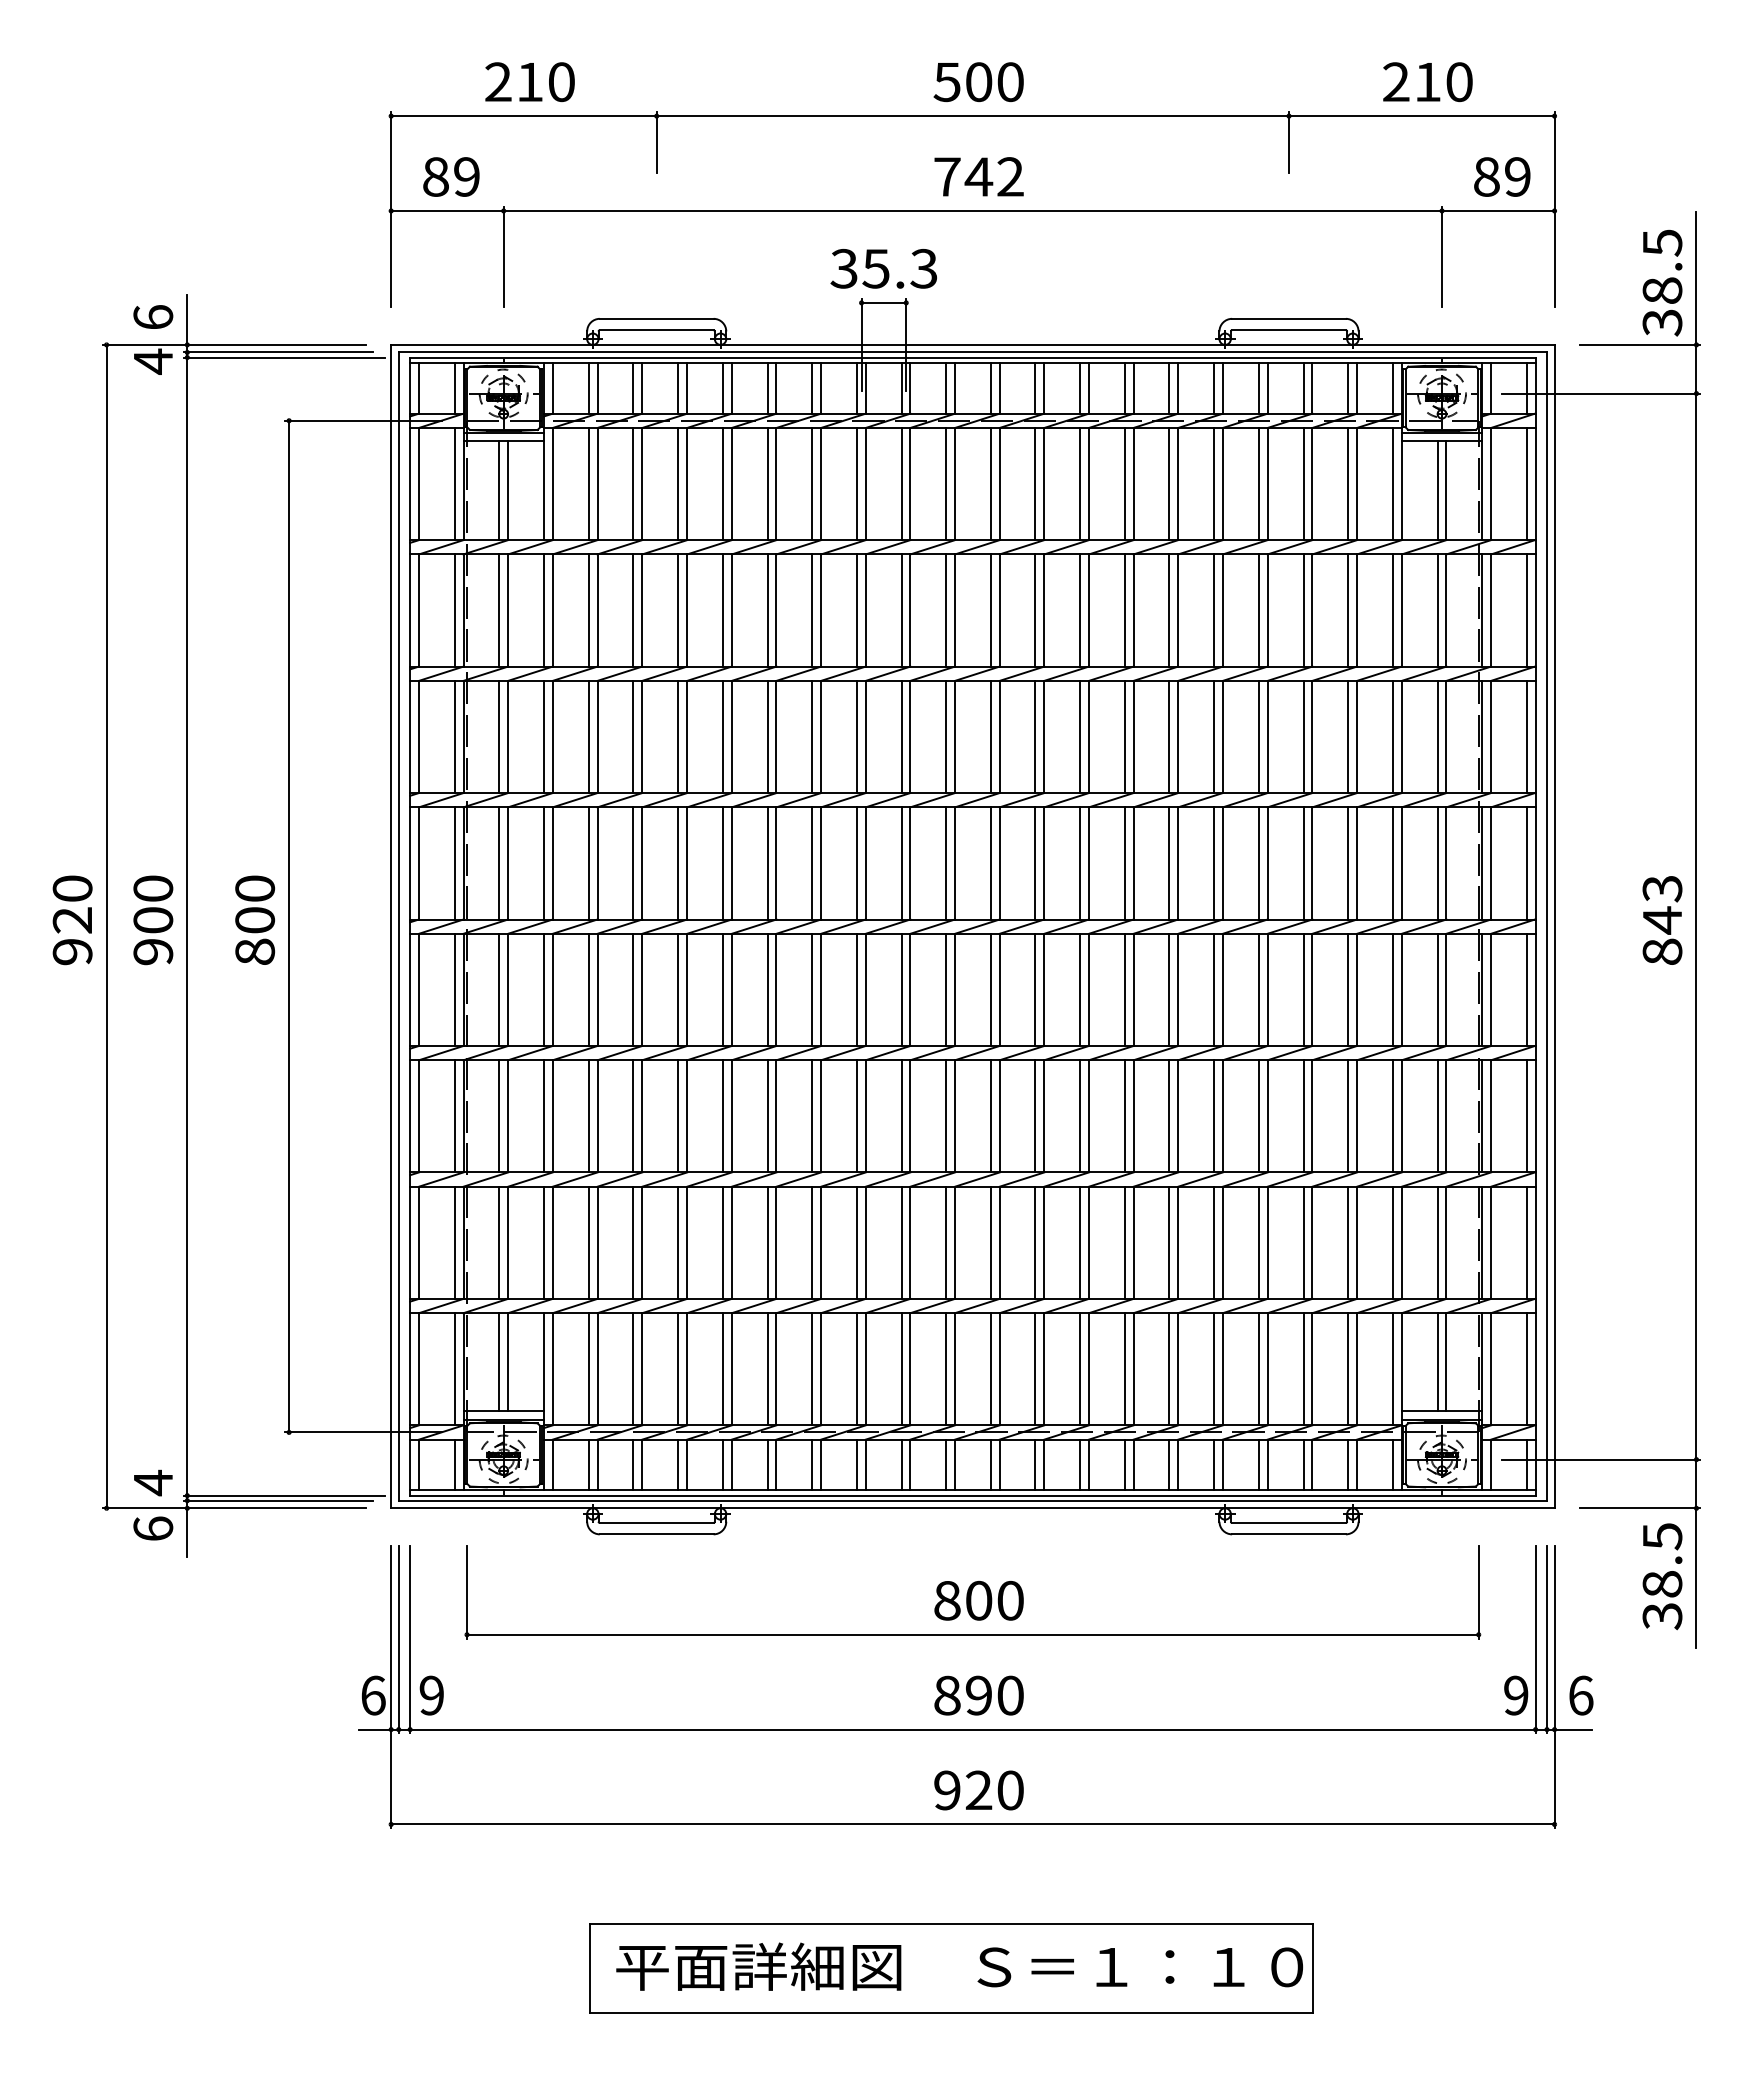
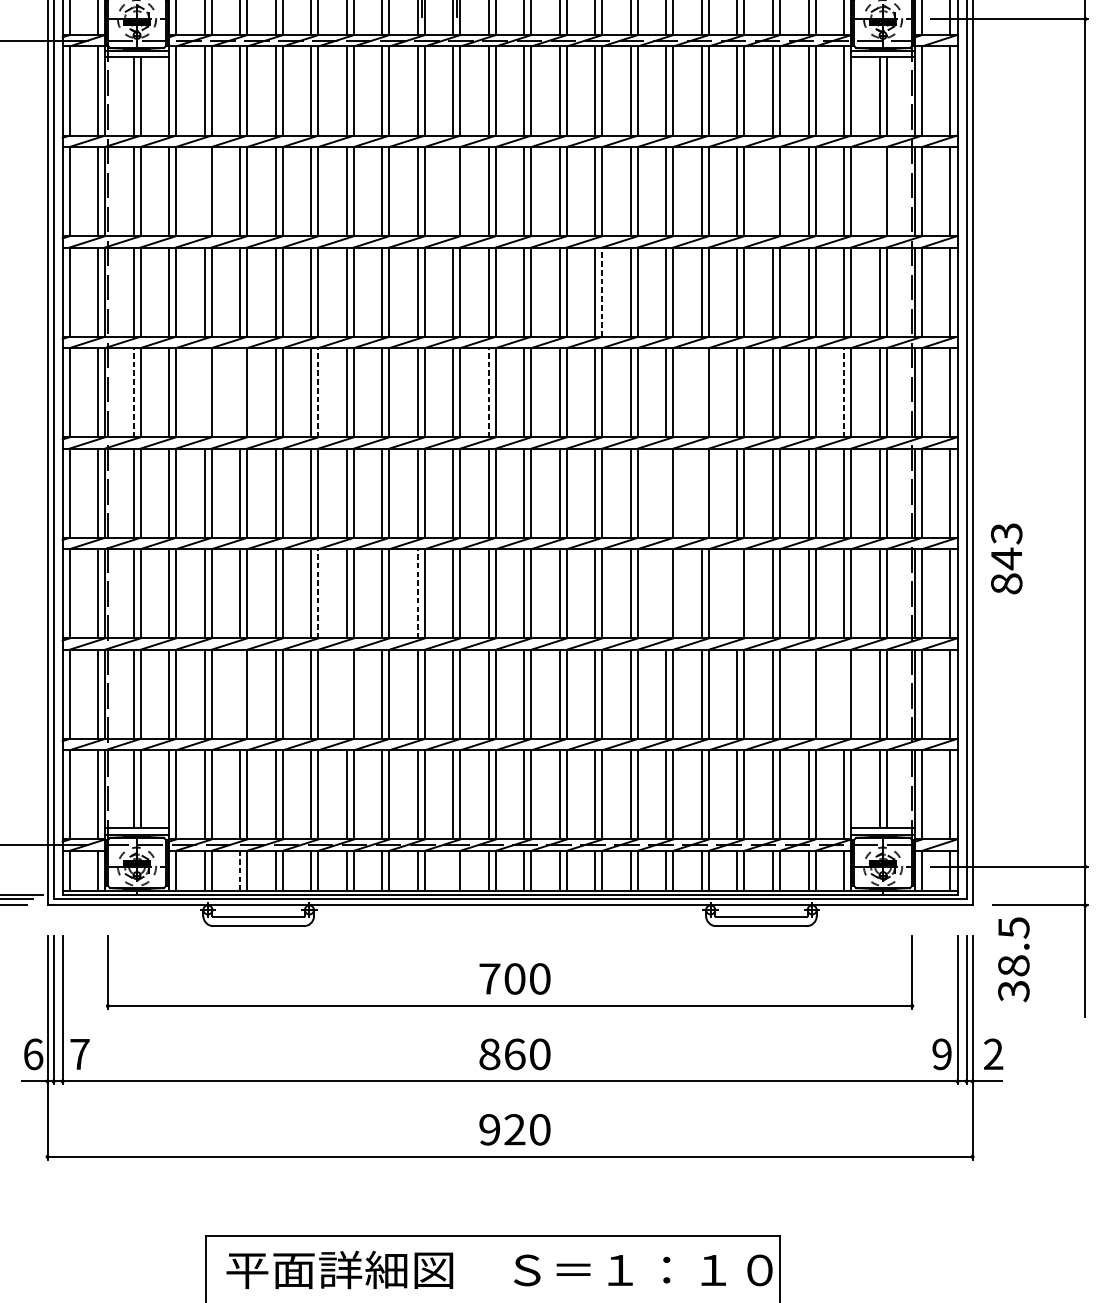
line: (588, 610) -> (204, 191), removed
line: (901, 610) -> (453, 191), removed
line: (1303, 610) -> (772, 191), removed
line: (1437, 610) -> (879, 191), removed
line: (1088, 736) -> (602, 291), solid -> dashed
line: (499, 862) -> (133, 391), solid -> dashed
line: (731, 862) -> (318, 391), solid -> dashed
line: (946, 862) -> (489, 391), solid -> dashed
line: (1392, 862) -> (843, 391), solid -> dashed
line: (588, 863) -> (204, 392), removed
line: (633, 863) -> (240, 392), removed
line: (1214, 863) -> (702, 392), removed
text: (1662, 920) -> (1006, 558), moved
line: (1169, 989) -> (666, 492), removed
line: (1214, 989) -> (702, 492), removed
line: (731, 1115) -> (318, 593), solid -> dashed
line: (856, 1115) -> (417, 593), solid -> dashed
line: (1169, 1116) -> (666, 593), removed
line: (1258, 1116) -> (737, 593), removed
line: (633, 1242) -> (240, 694), removed
line: (767, 1242) -> (346, 694), removed
line: (1348, 1242) -> (808, 694), removed
line: (1392, 1242) -> (843, 694), removed
line: (633, 1464) -> (240, 870), solid -> dashed
line: (901, 1464) -> (453, 870), removed
text: (1662, 1576) -> (1013, 959), moved
text: (947, 1600) -> (489, 978), 800 -> 700
text: (431, 1695) -> (79, 1054), 9 -> 7
text: (979, 1695) -> (515, 1054), 890 -> 860
text: (1581, 1695) -> (993, 1054), 6 -> 2

